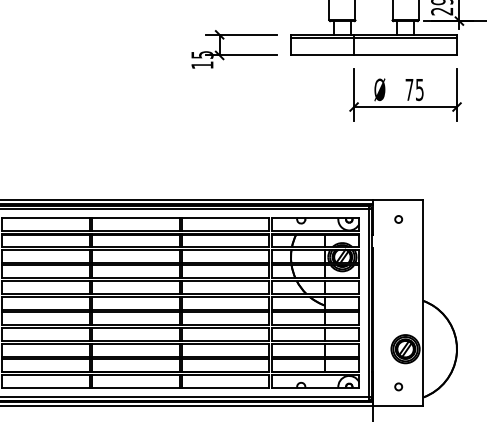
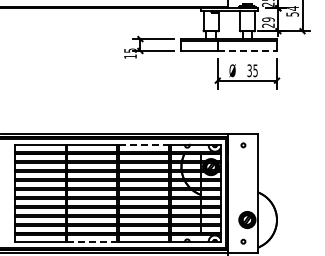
line: (405, 54) -> (247, 50), solid -> dashed
text: (409, 89) -> (249, 70), 75 -> 35
line: (226, 217) -> (144, 144), solid -> dashed
line: (136, 388) -> (92, 242), solid -> dashed

